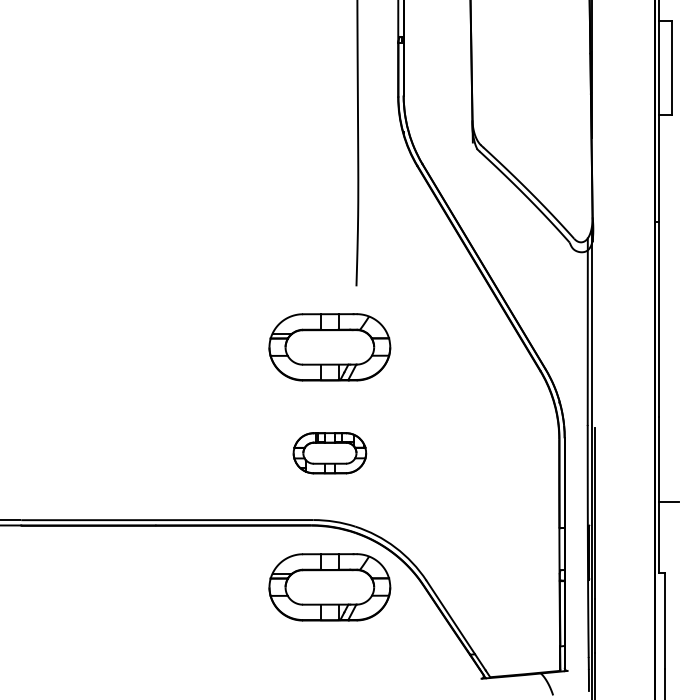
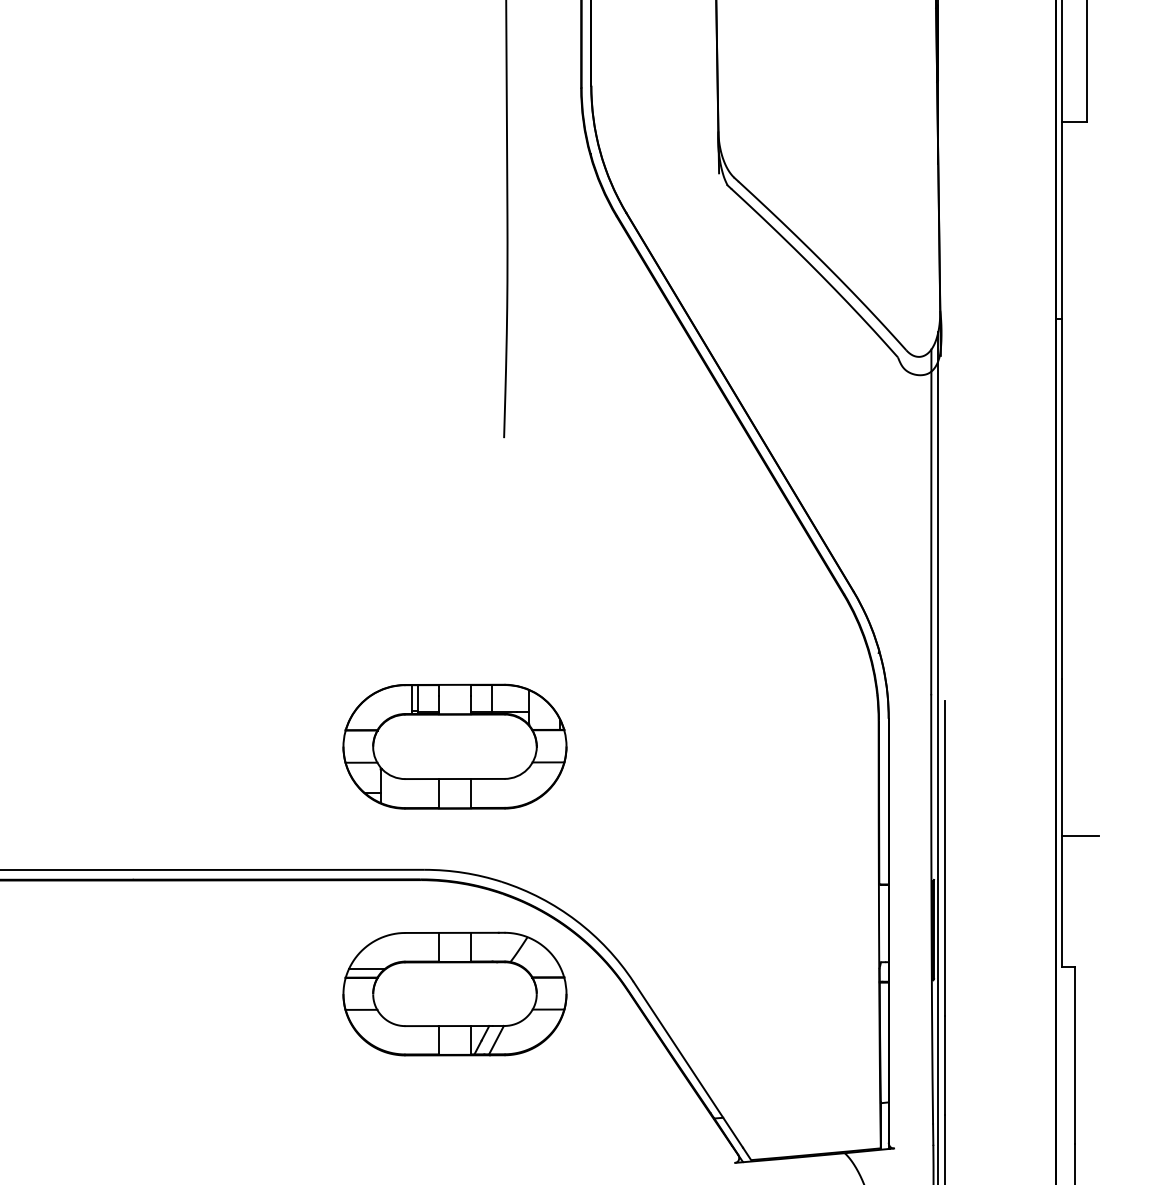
part: (329, 347) -> (454, 551), removed
part: (329, 452) -> (454, 745), size x1.67

